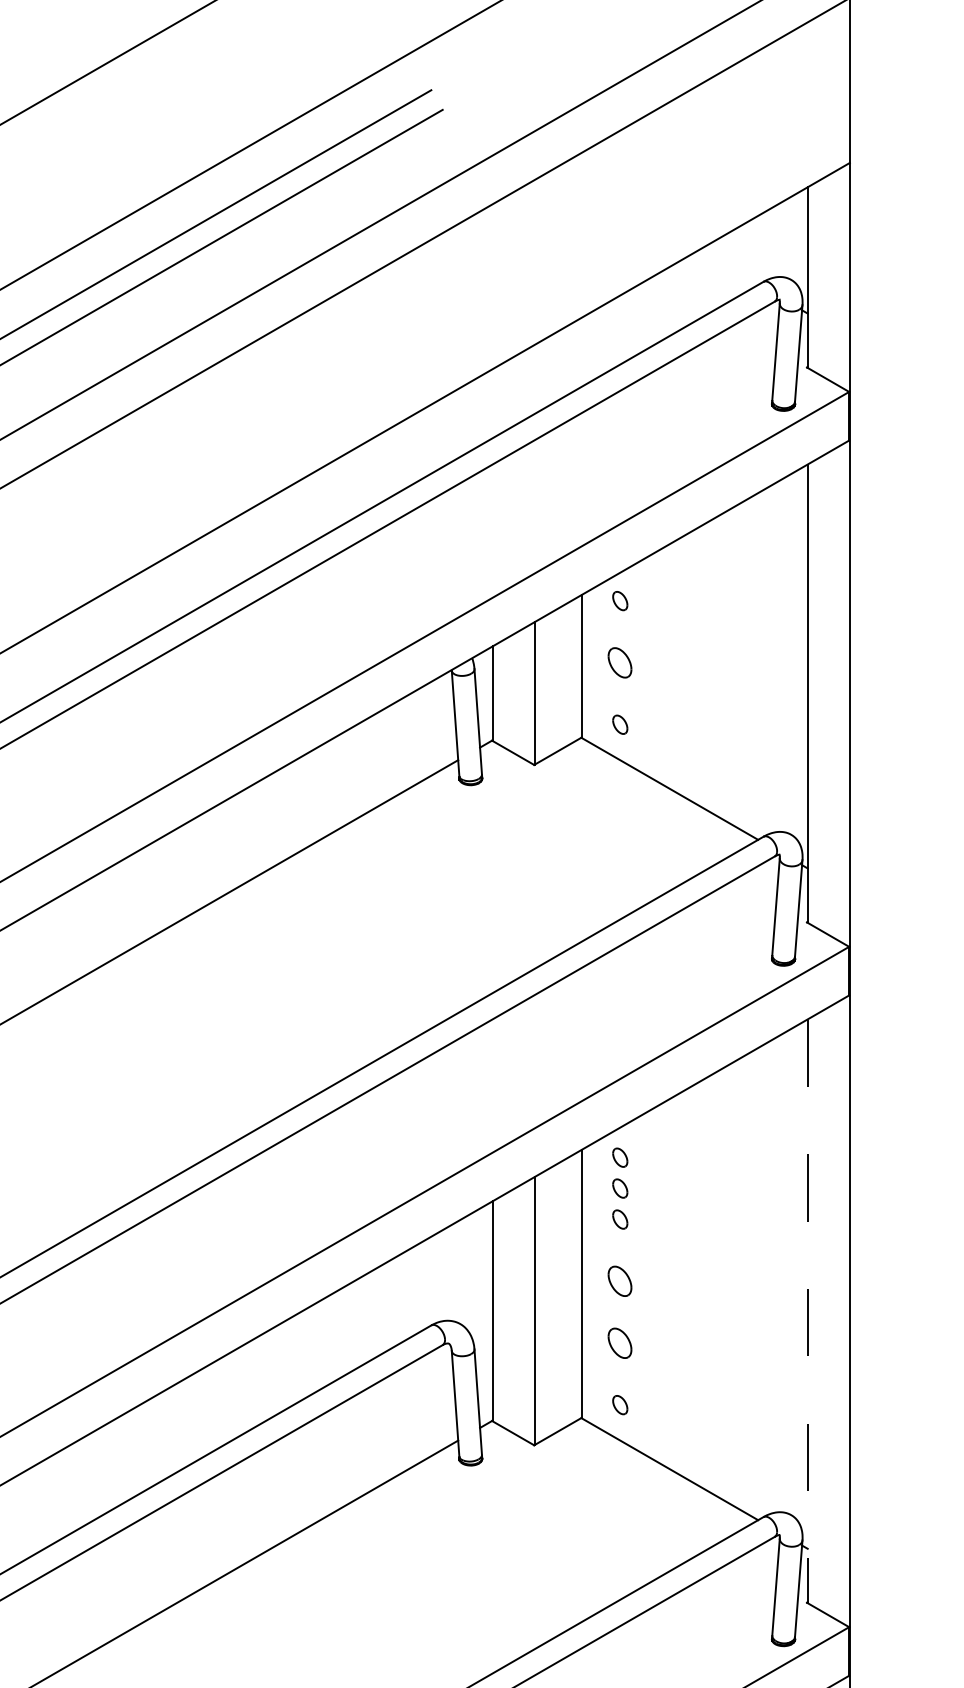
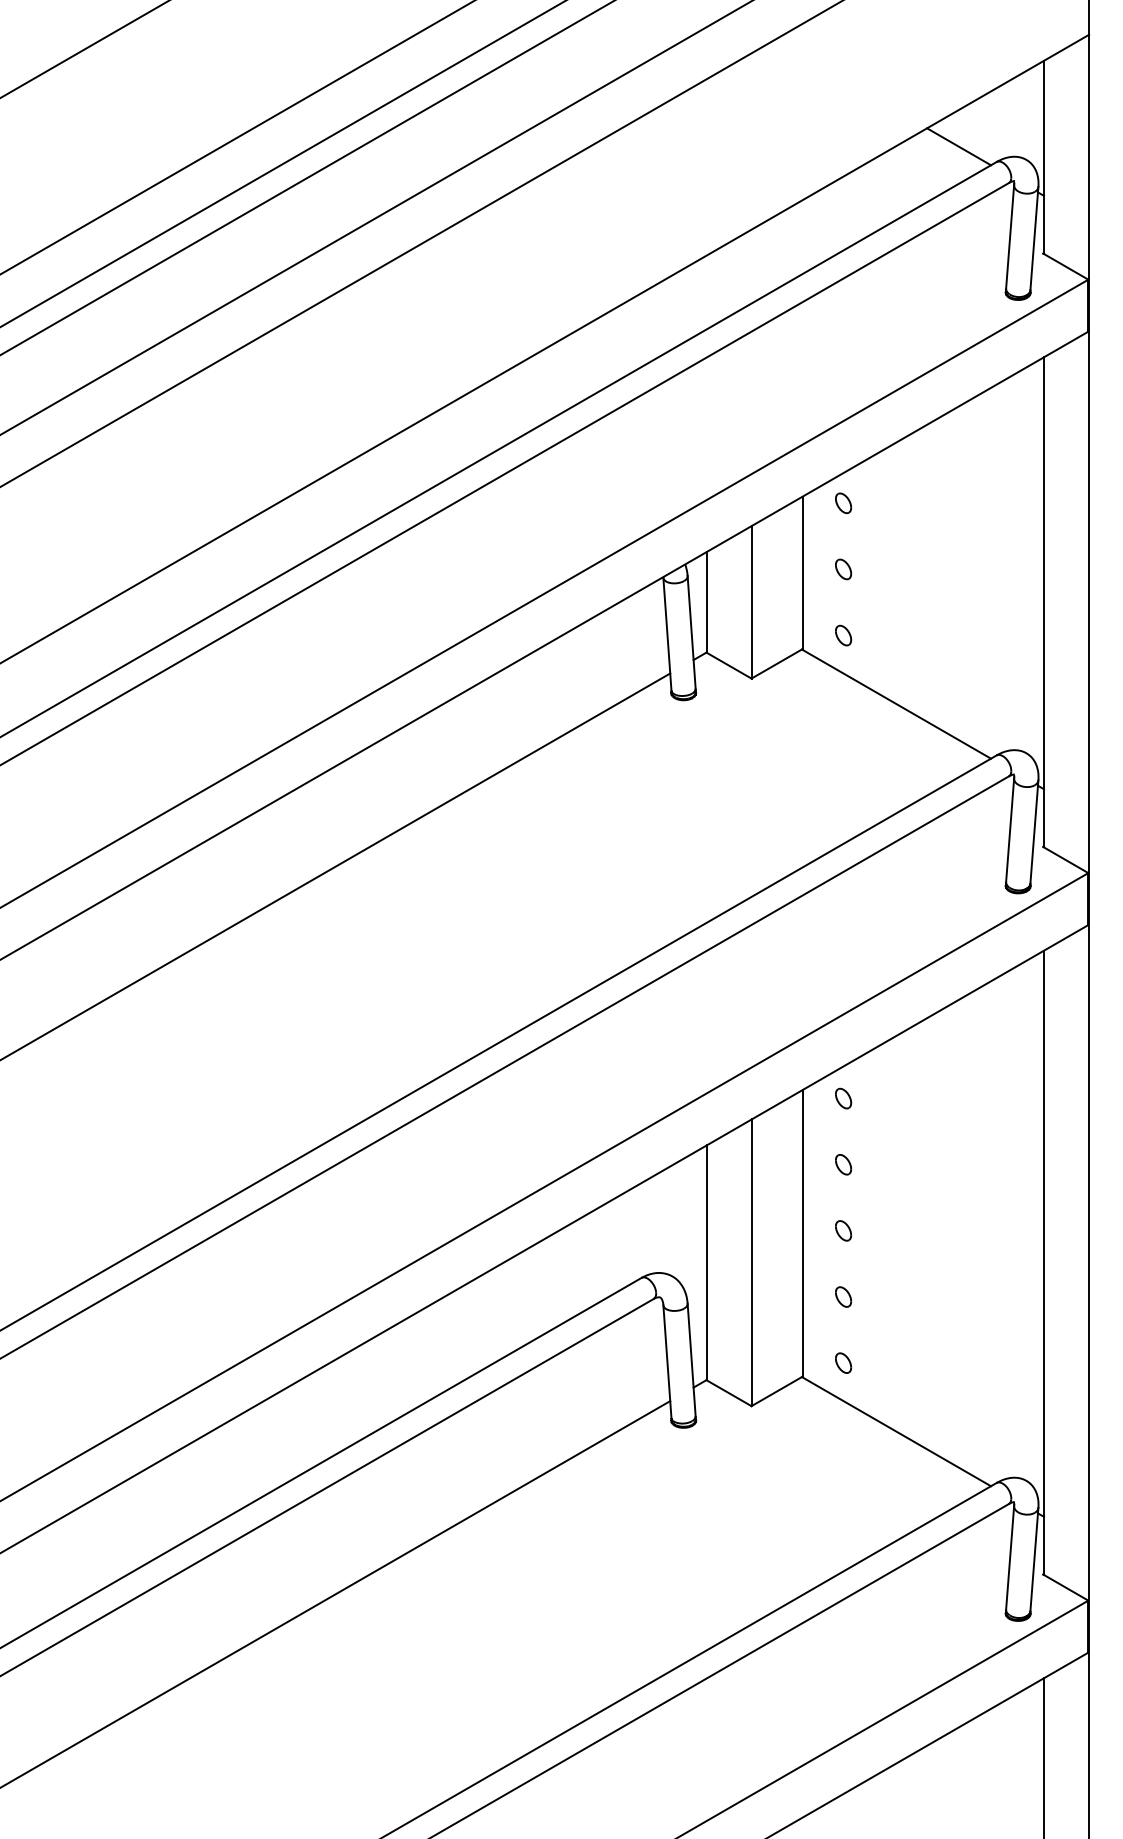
line: (728, 267) -> (959, 146), added
part: (620, 662) -> (843, 569), size x0.62
part: (620, 1188) -> (843, 1131), removed
part: (620, 1281) -> (843, 1230), size x0.62
line: (808, 1310) -> (1044, 1262), dashed -> solid
part: (620, 1342) -> (843, 1296), size x0.62

